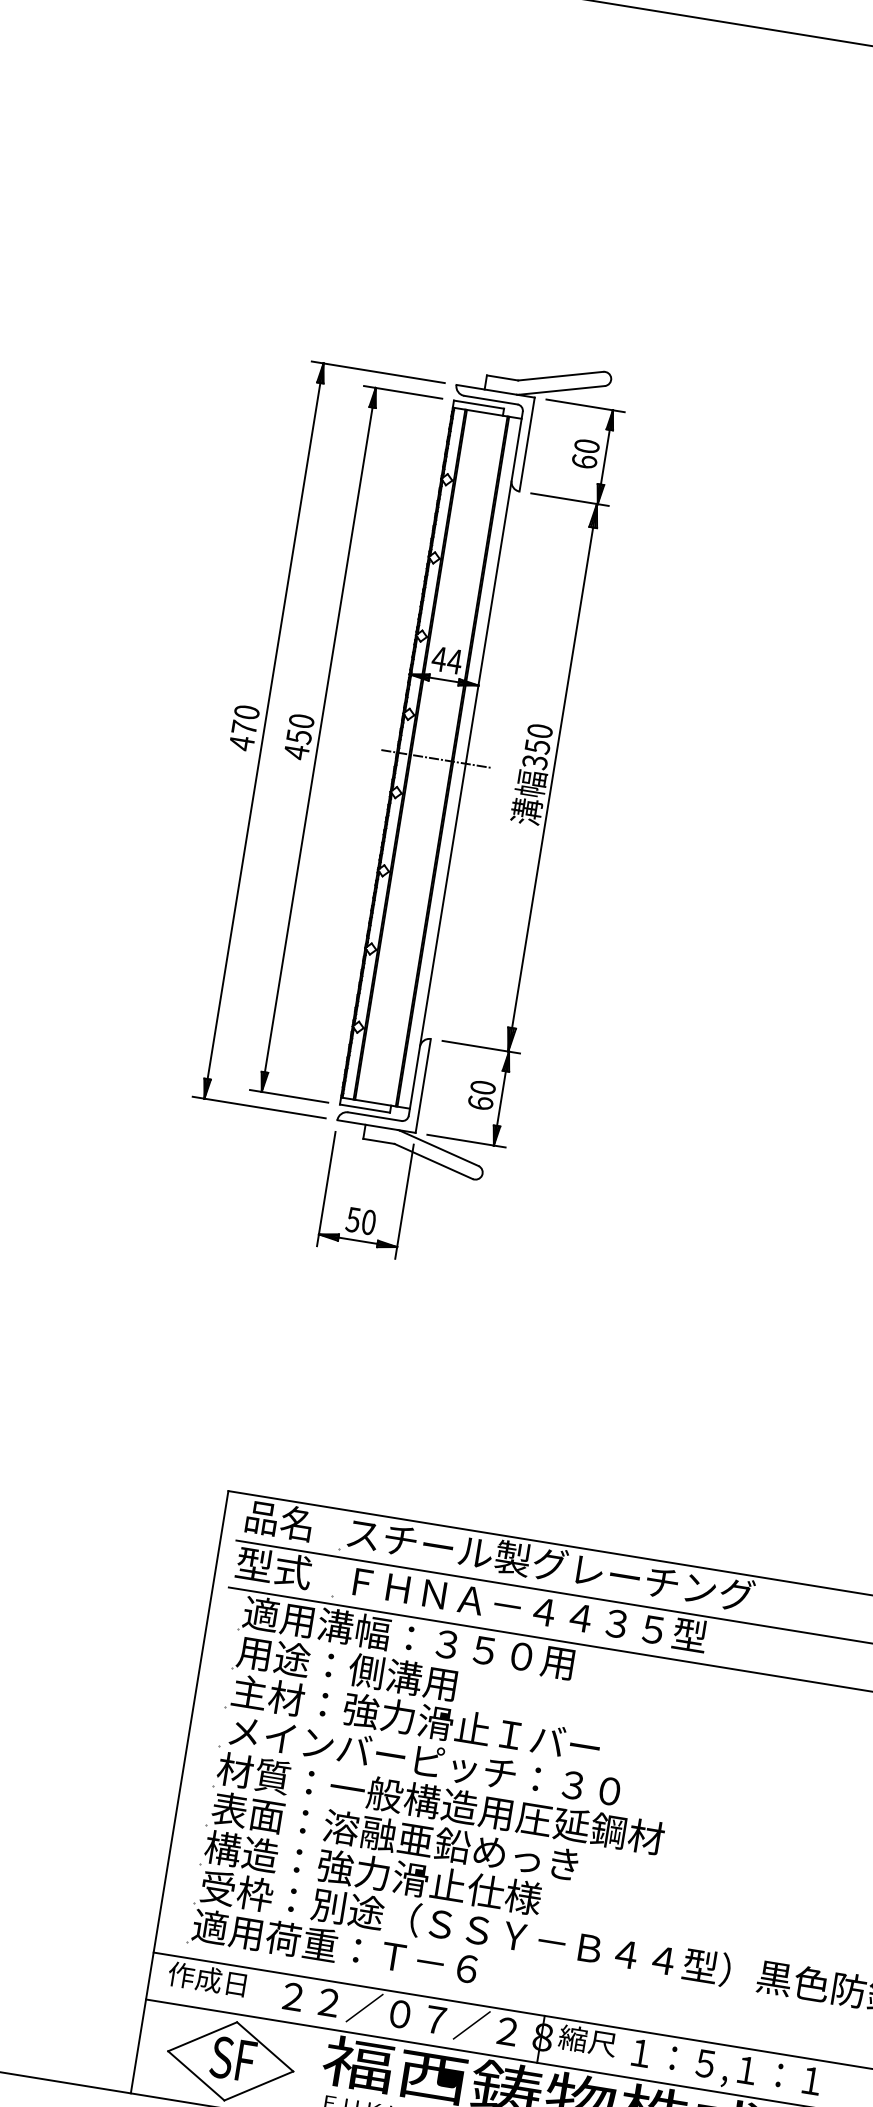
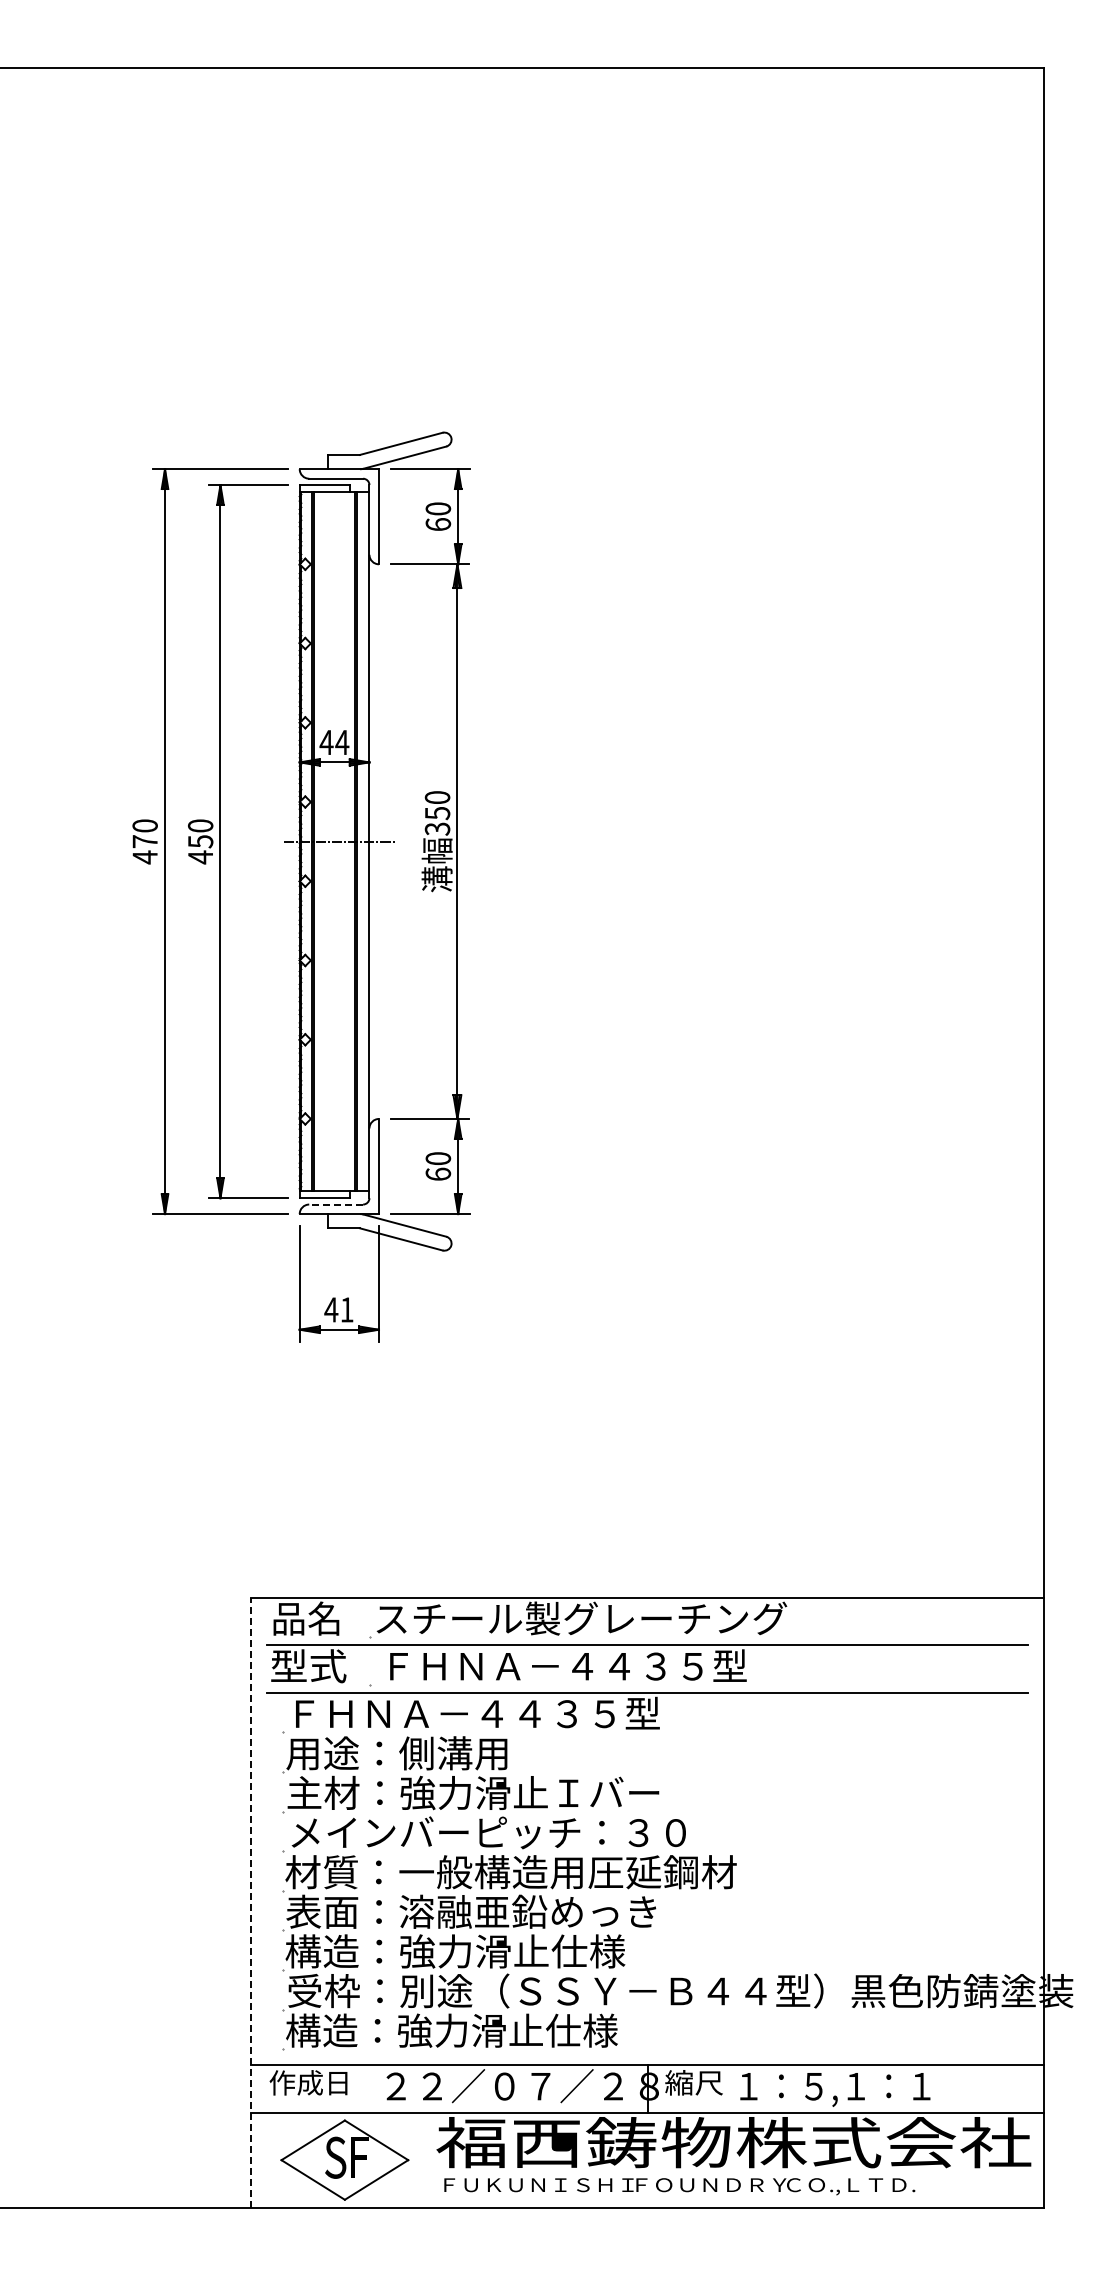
line: (375, 1116) -> (336, 1204), solid -> dashed
text: (360, 1220) -> (338, 1309), 50 -> 41
text: (428, 1640) -> (472, 1713), 適用溝幅：３５０用 -> ＦＨＮＡ－４４３５型
line: (179, 1792) -> (251, 1902), solid -> dashed
text: (356, 1950) -> (451, 2030), 適用荷重：Ｔ－６ -> 構造：強力滑止仕様

